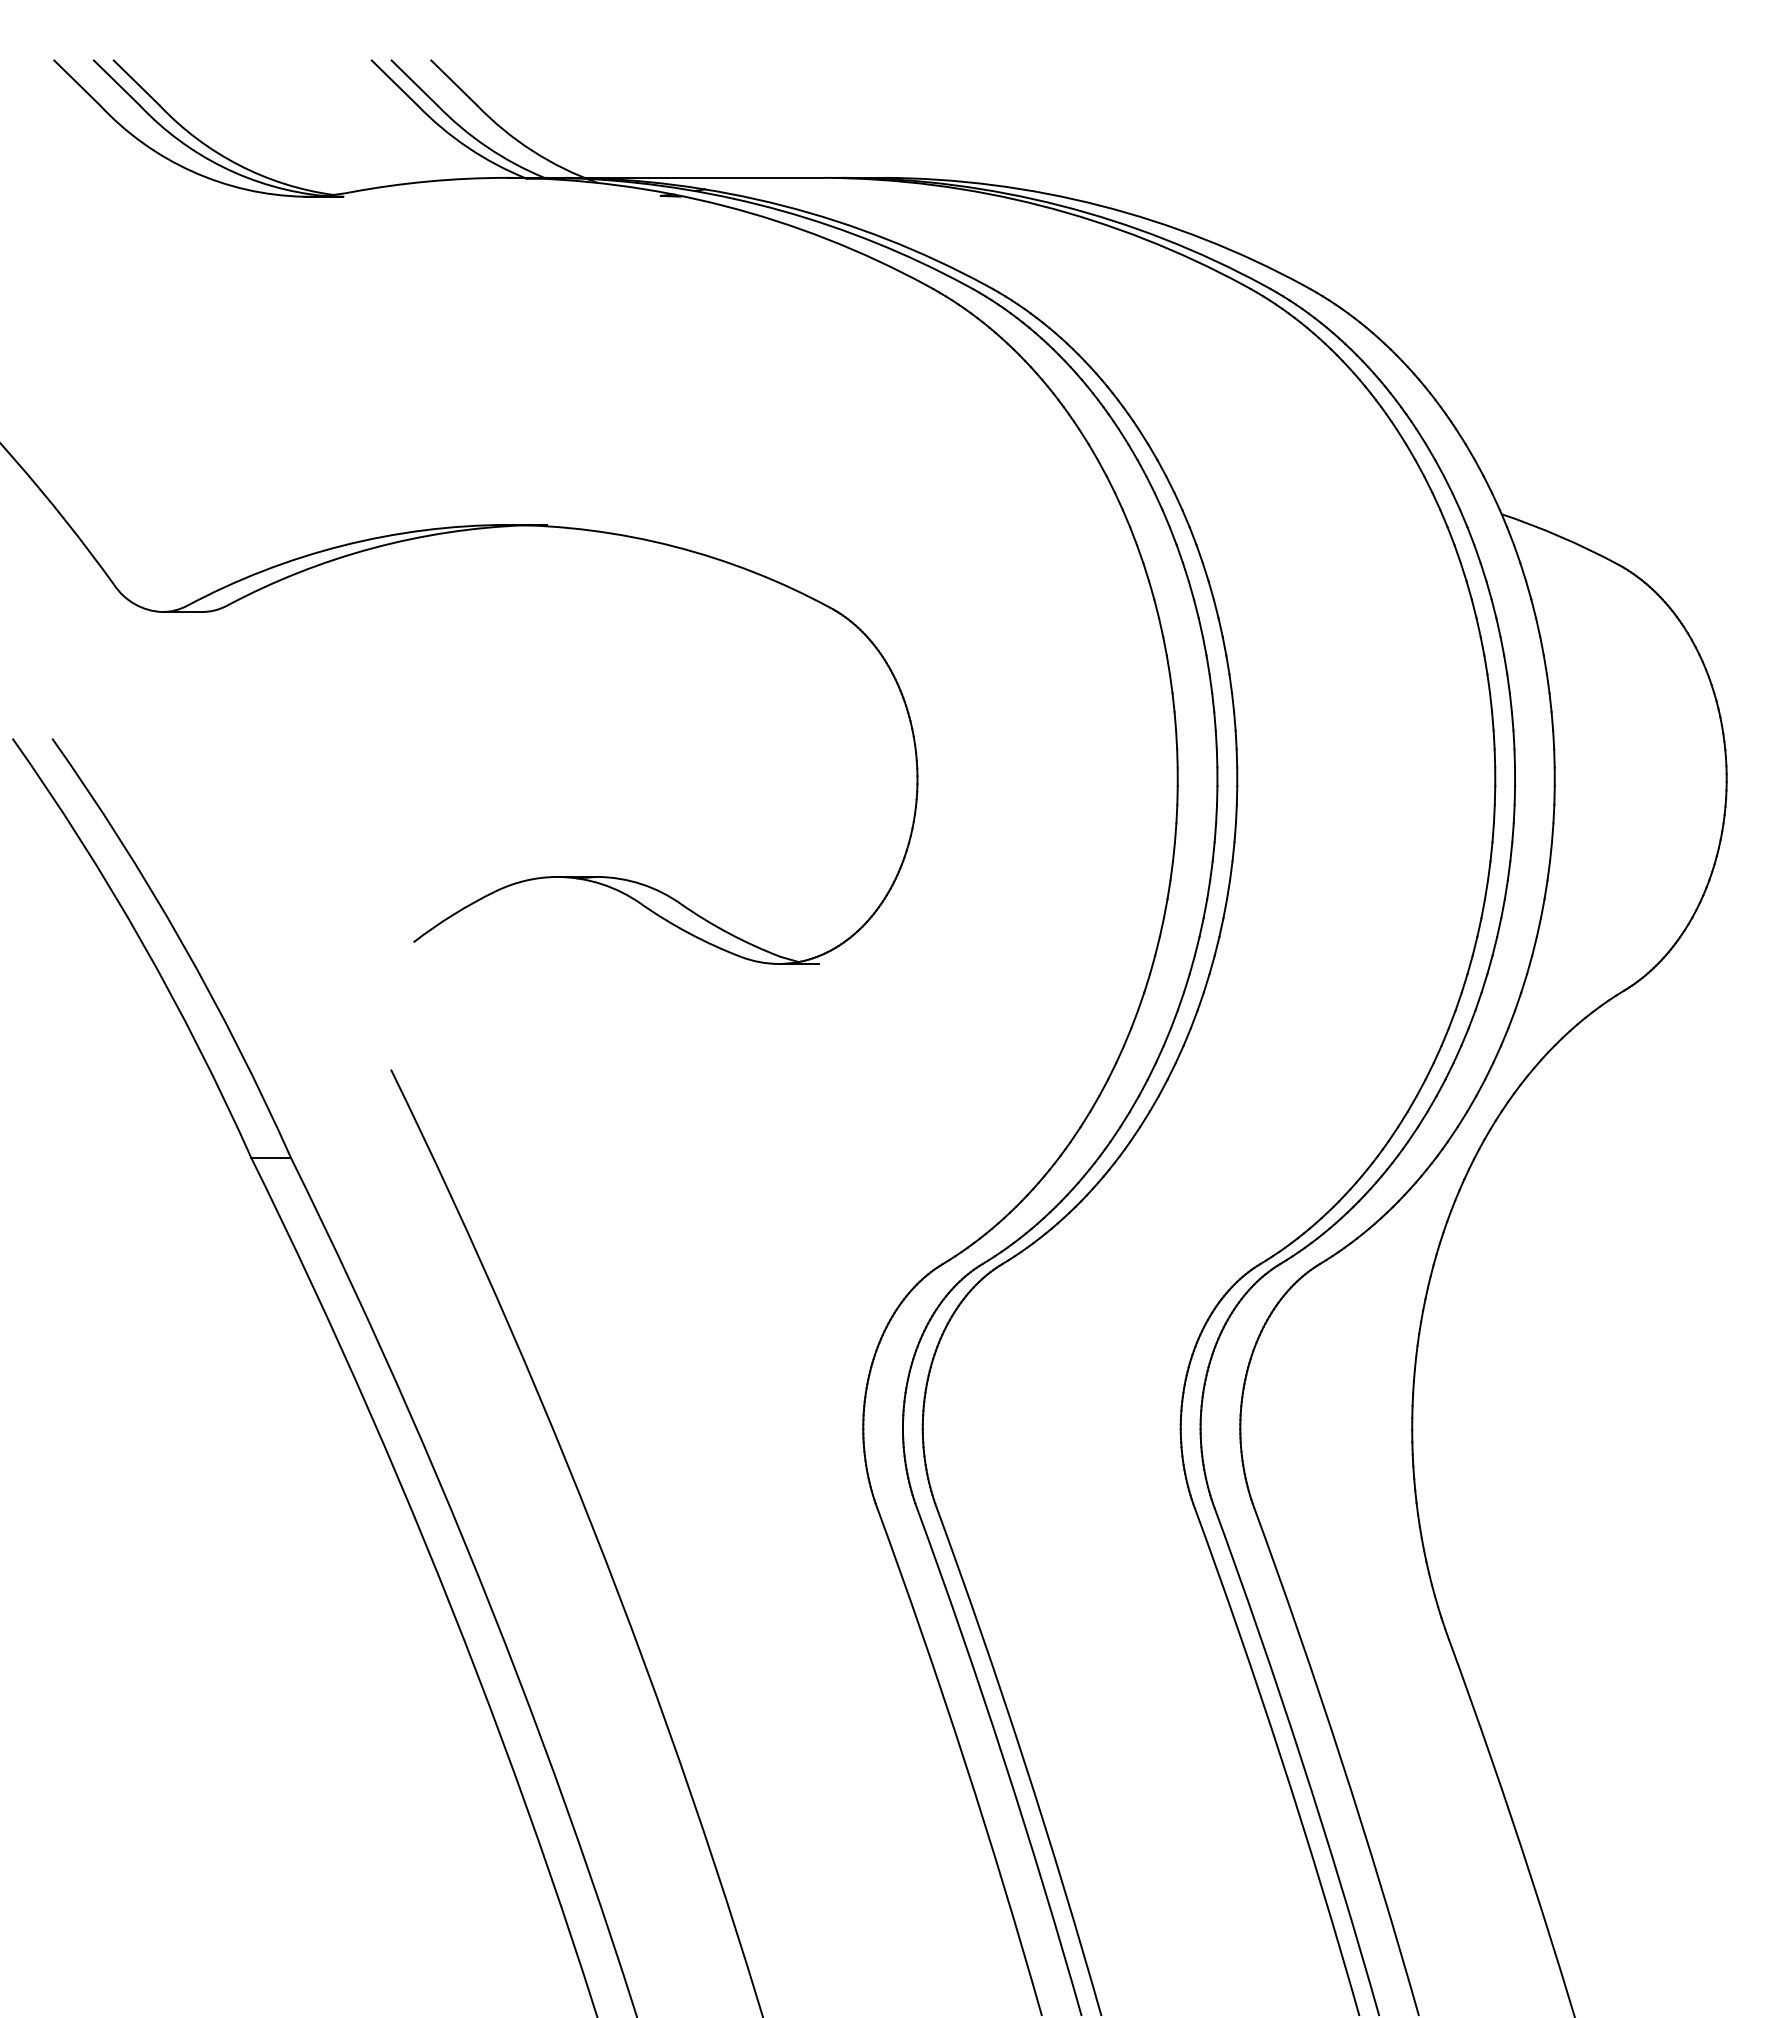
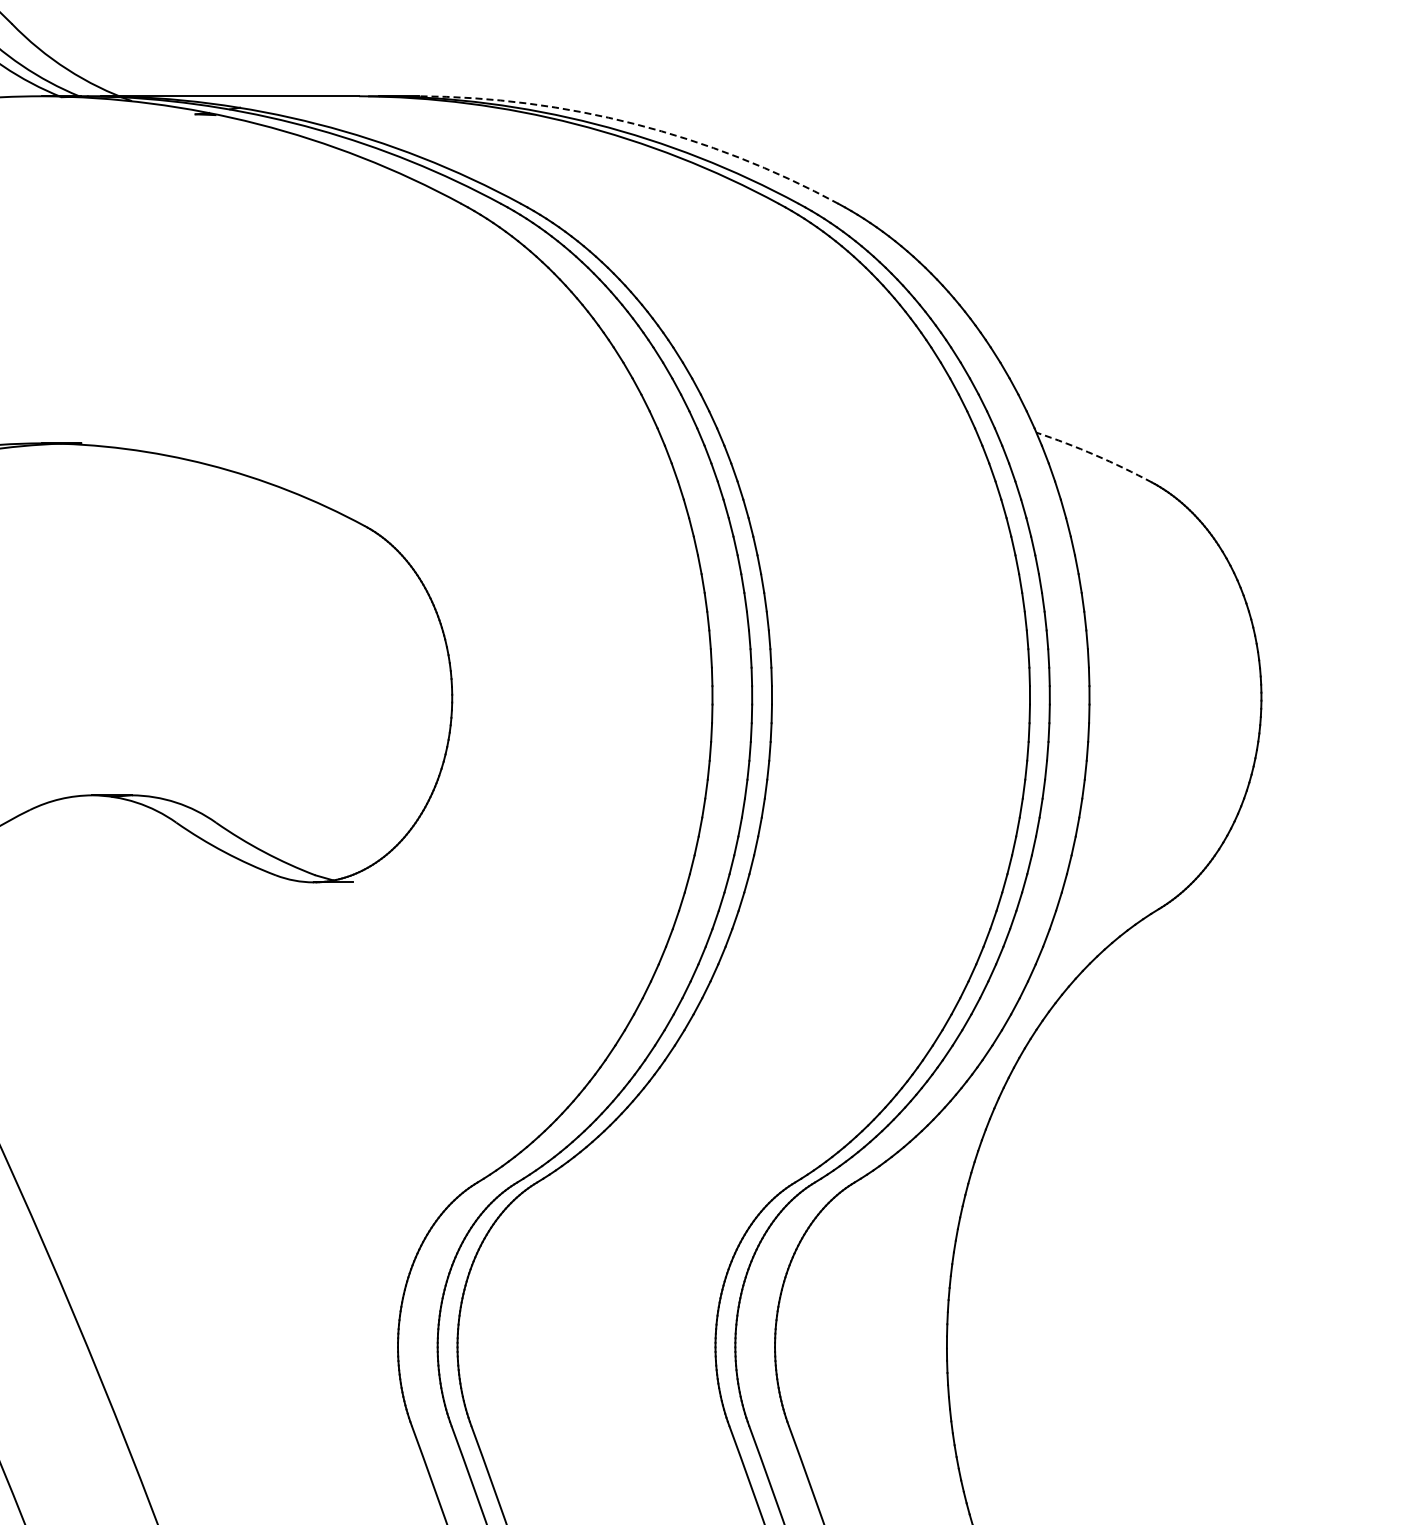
arc: (1100, 205) -> (635, 123), solid -> dashed
arc: (1560, 536) -> (1095, 454), solid -> dashed

